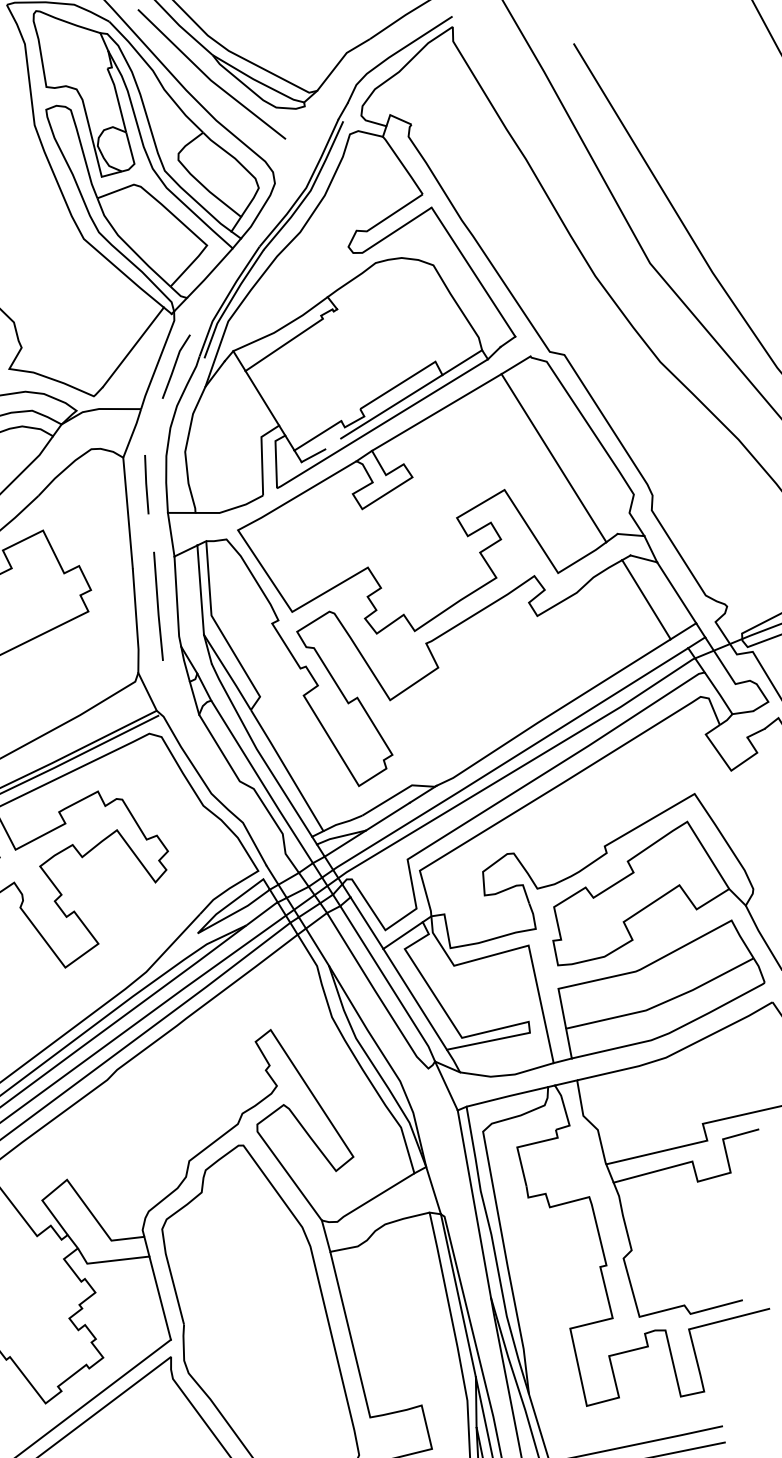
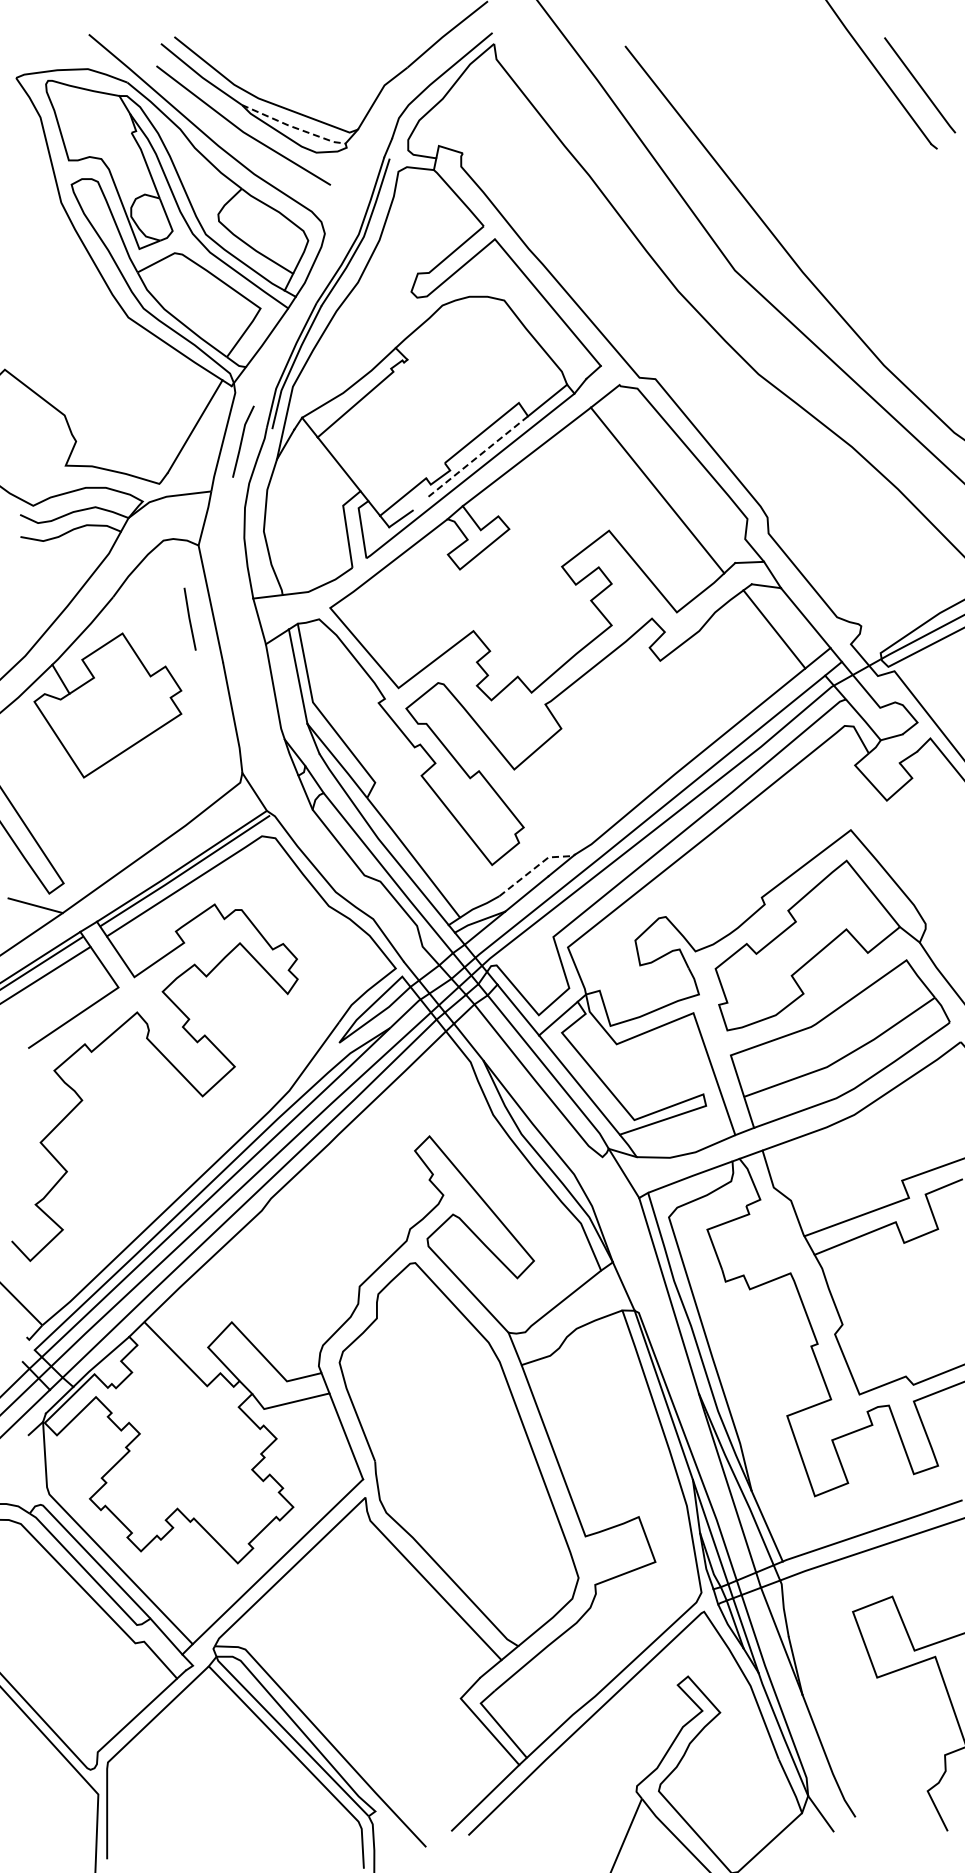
line: (257, 81) -> (293, 127), solid -> dashed
line: (391, 406) -> (477, 456), solid -> dashed
line: (146, 483) -> (189, 618), moved
line: (157, 605) -> (254, 698), removed
line: (399, 793) -> (536, 867), solid -> dashed

